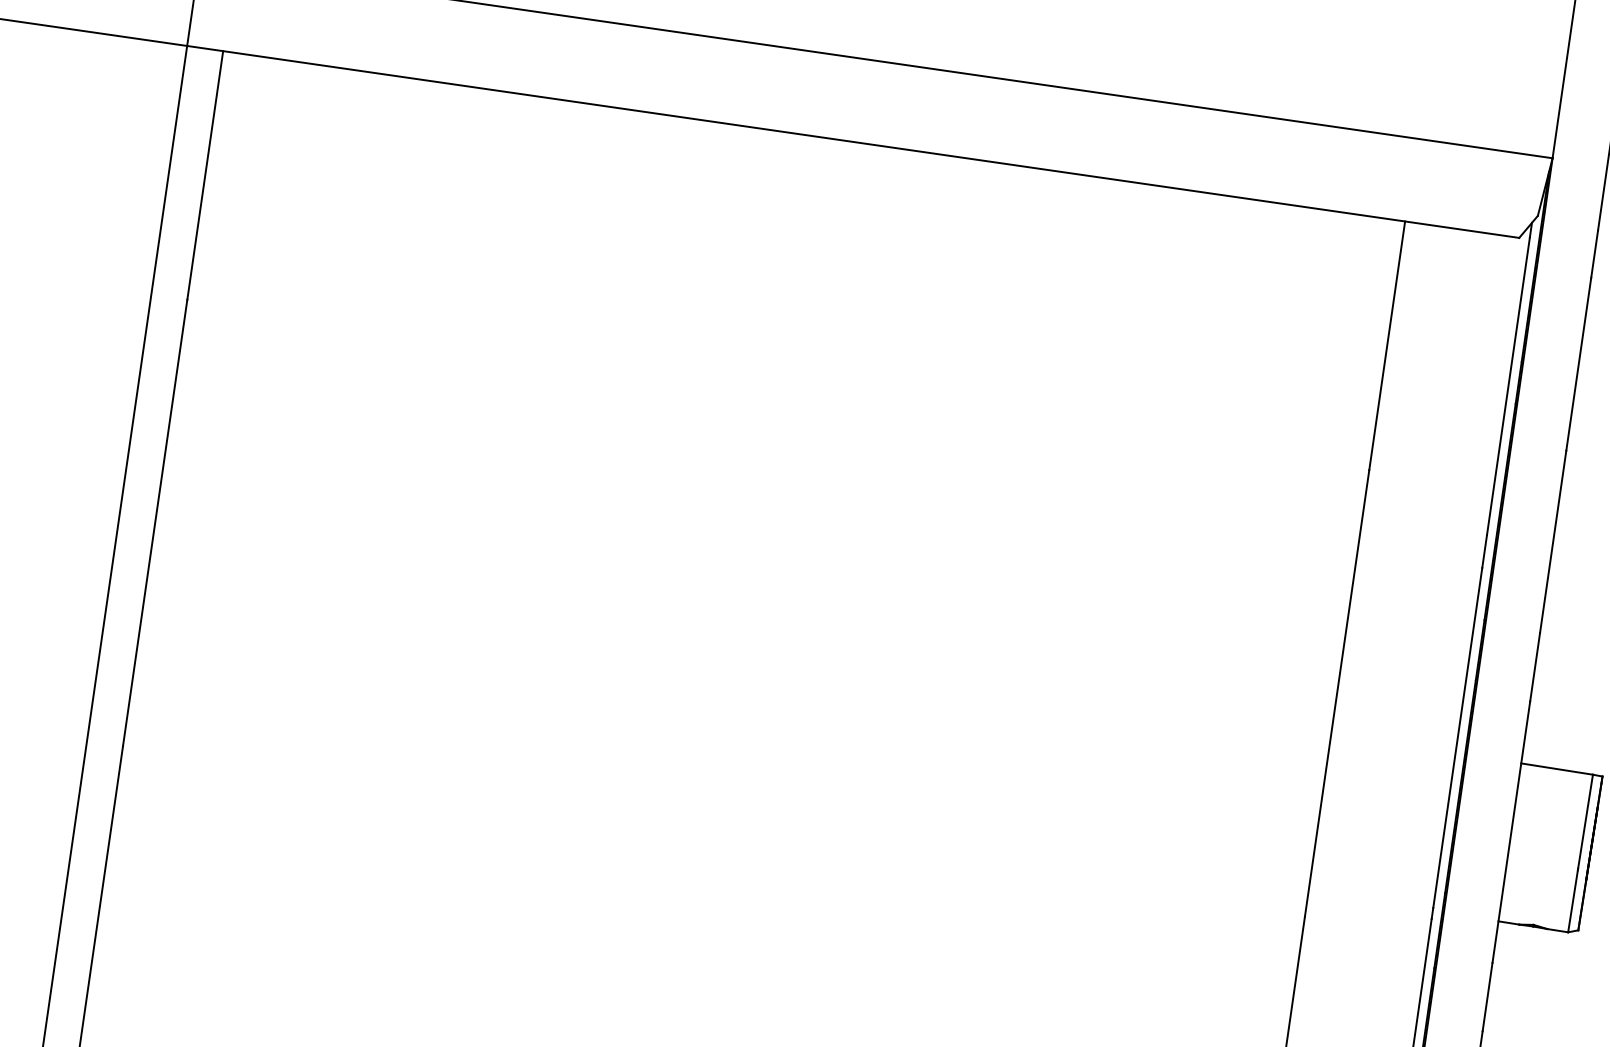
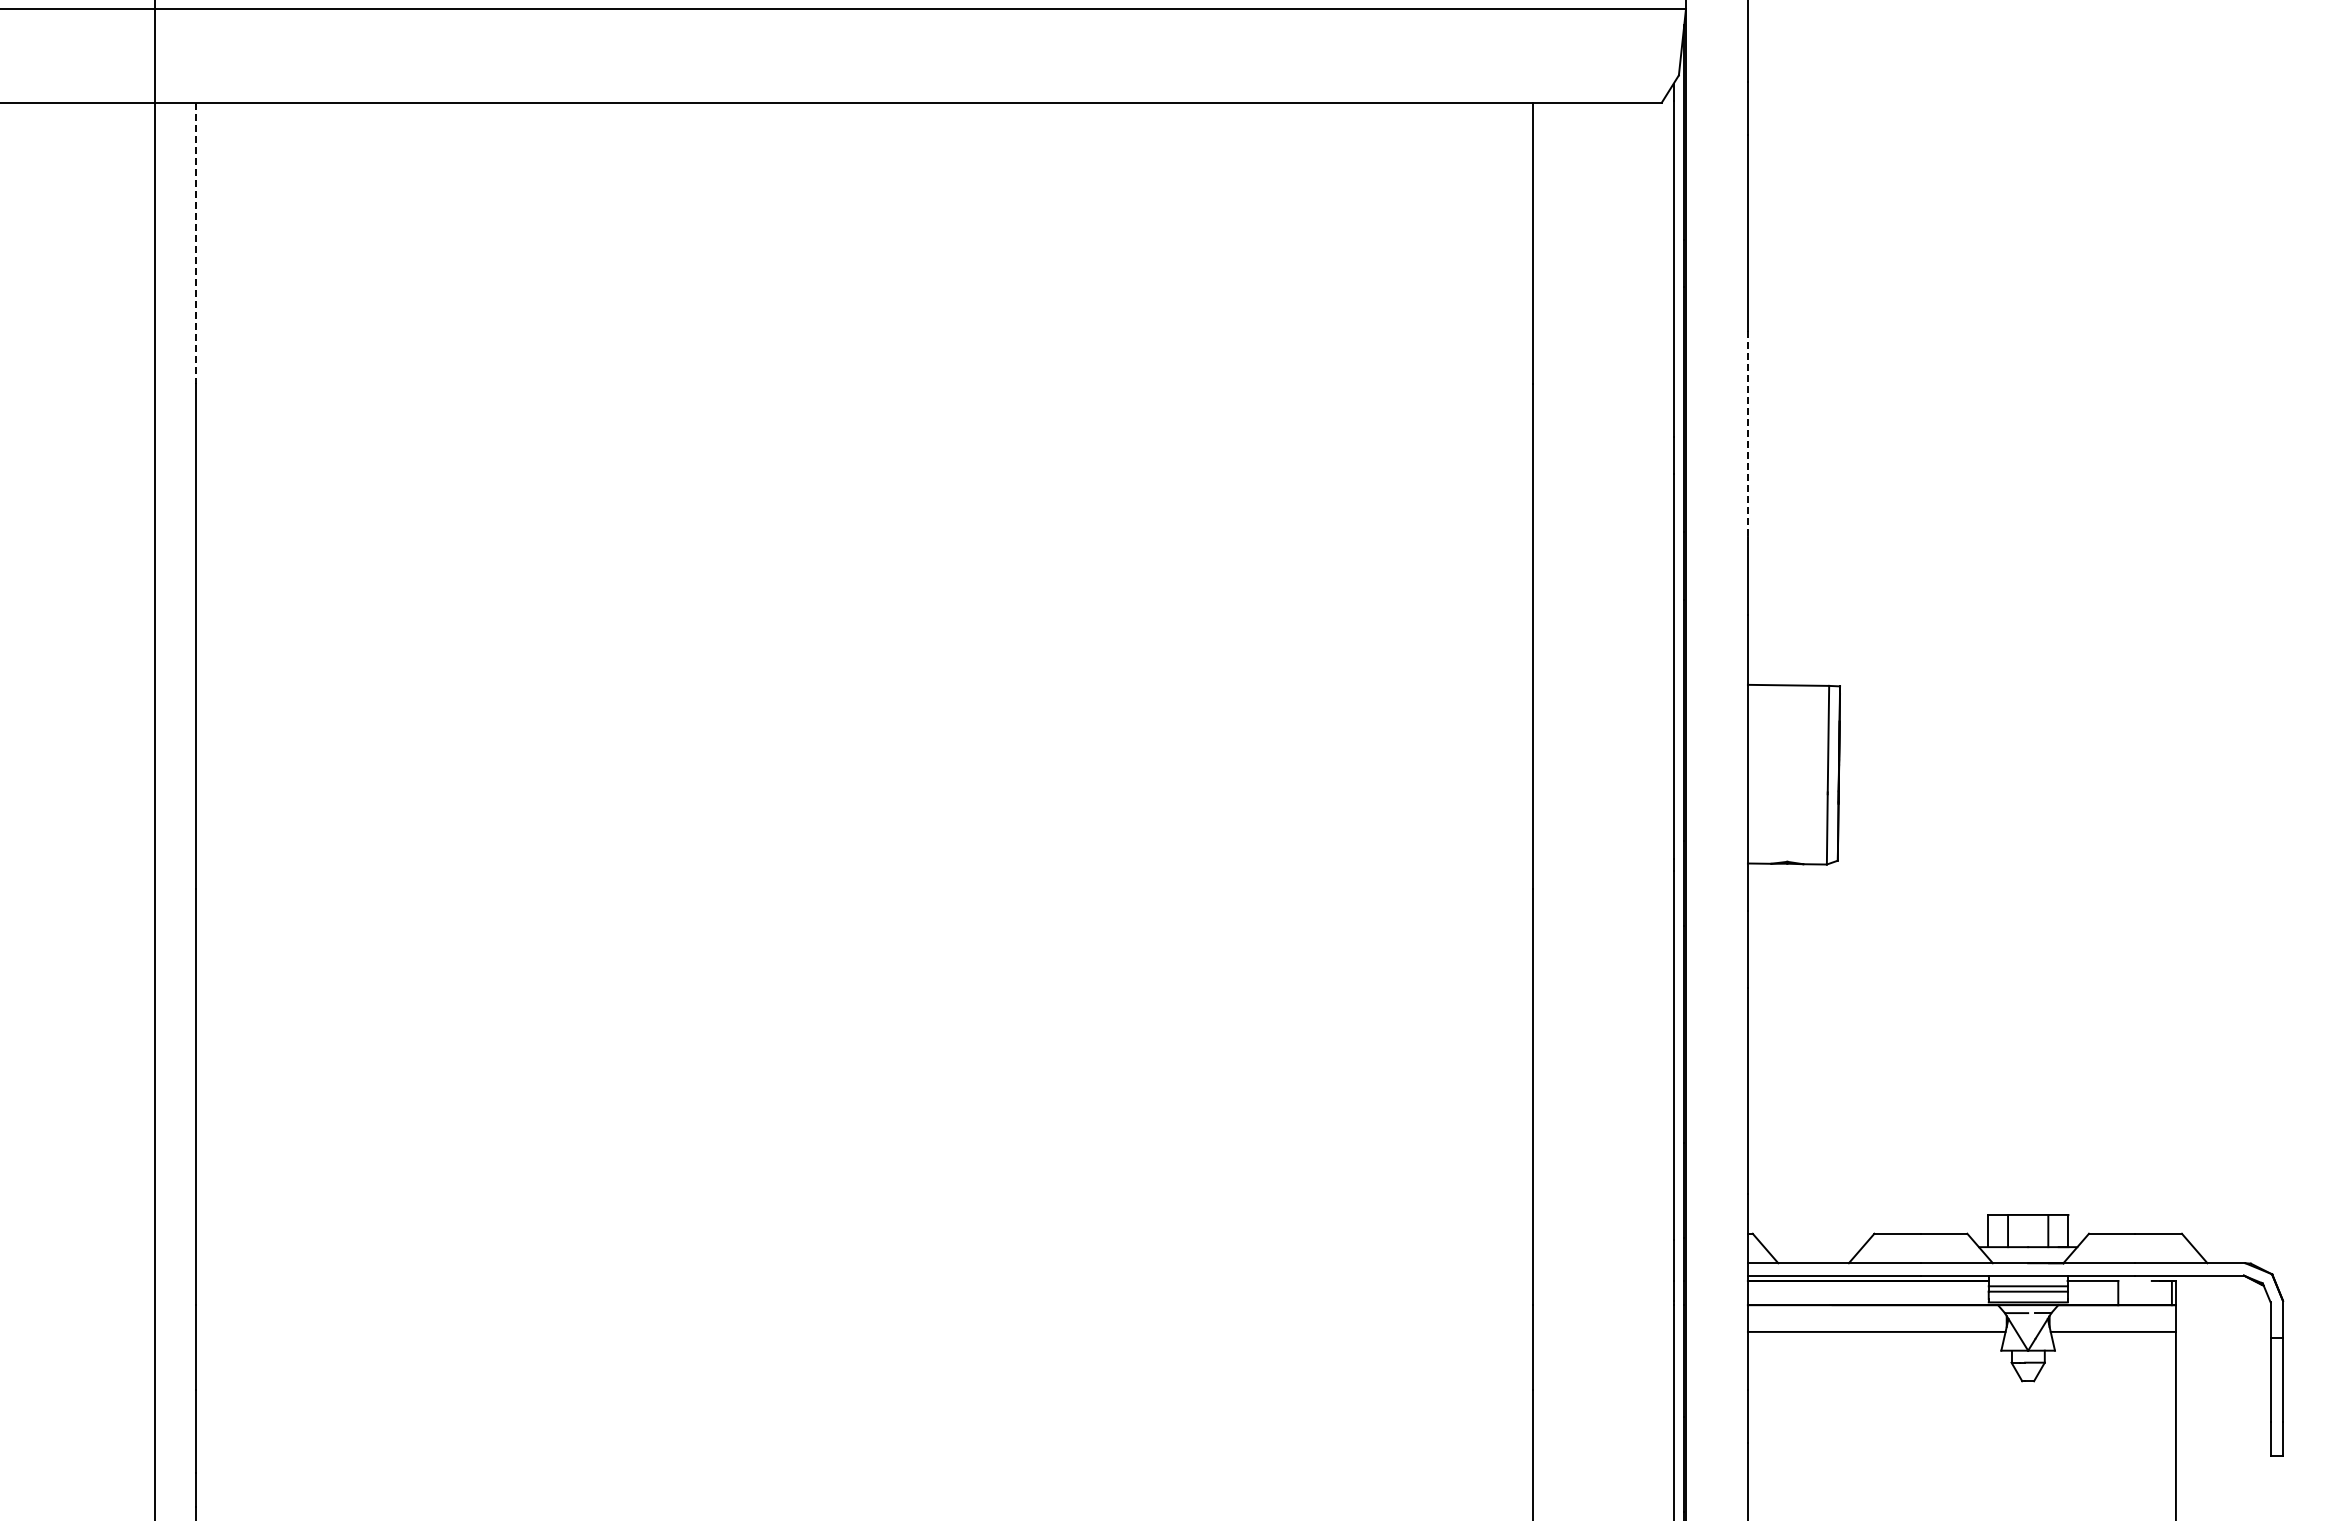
line: (205, 175) -> (195, 243), solid -> dashed
line: (1552, 542) -> (1747, 434), solid -> dashed

